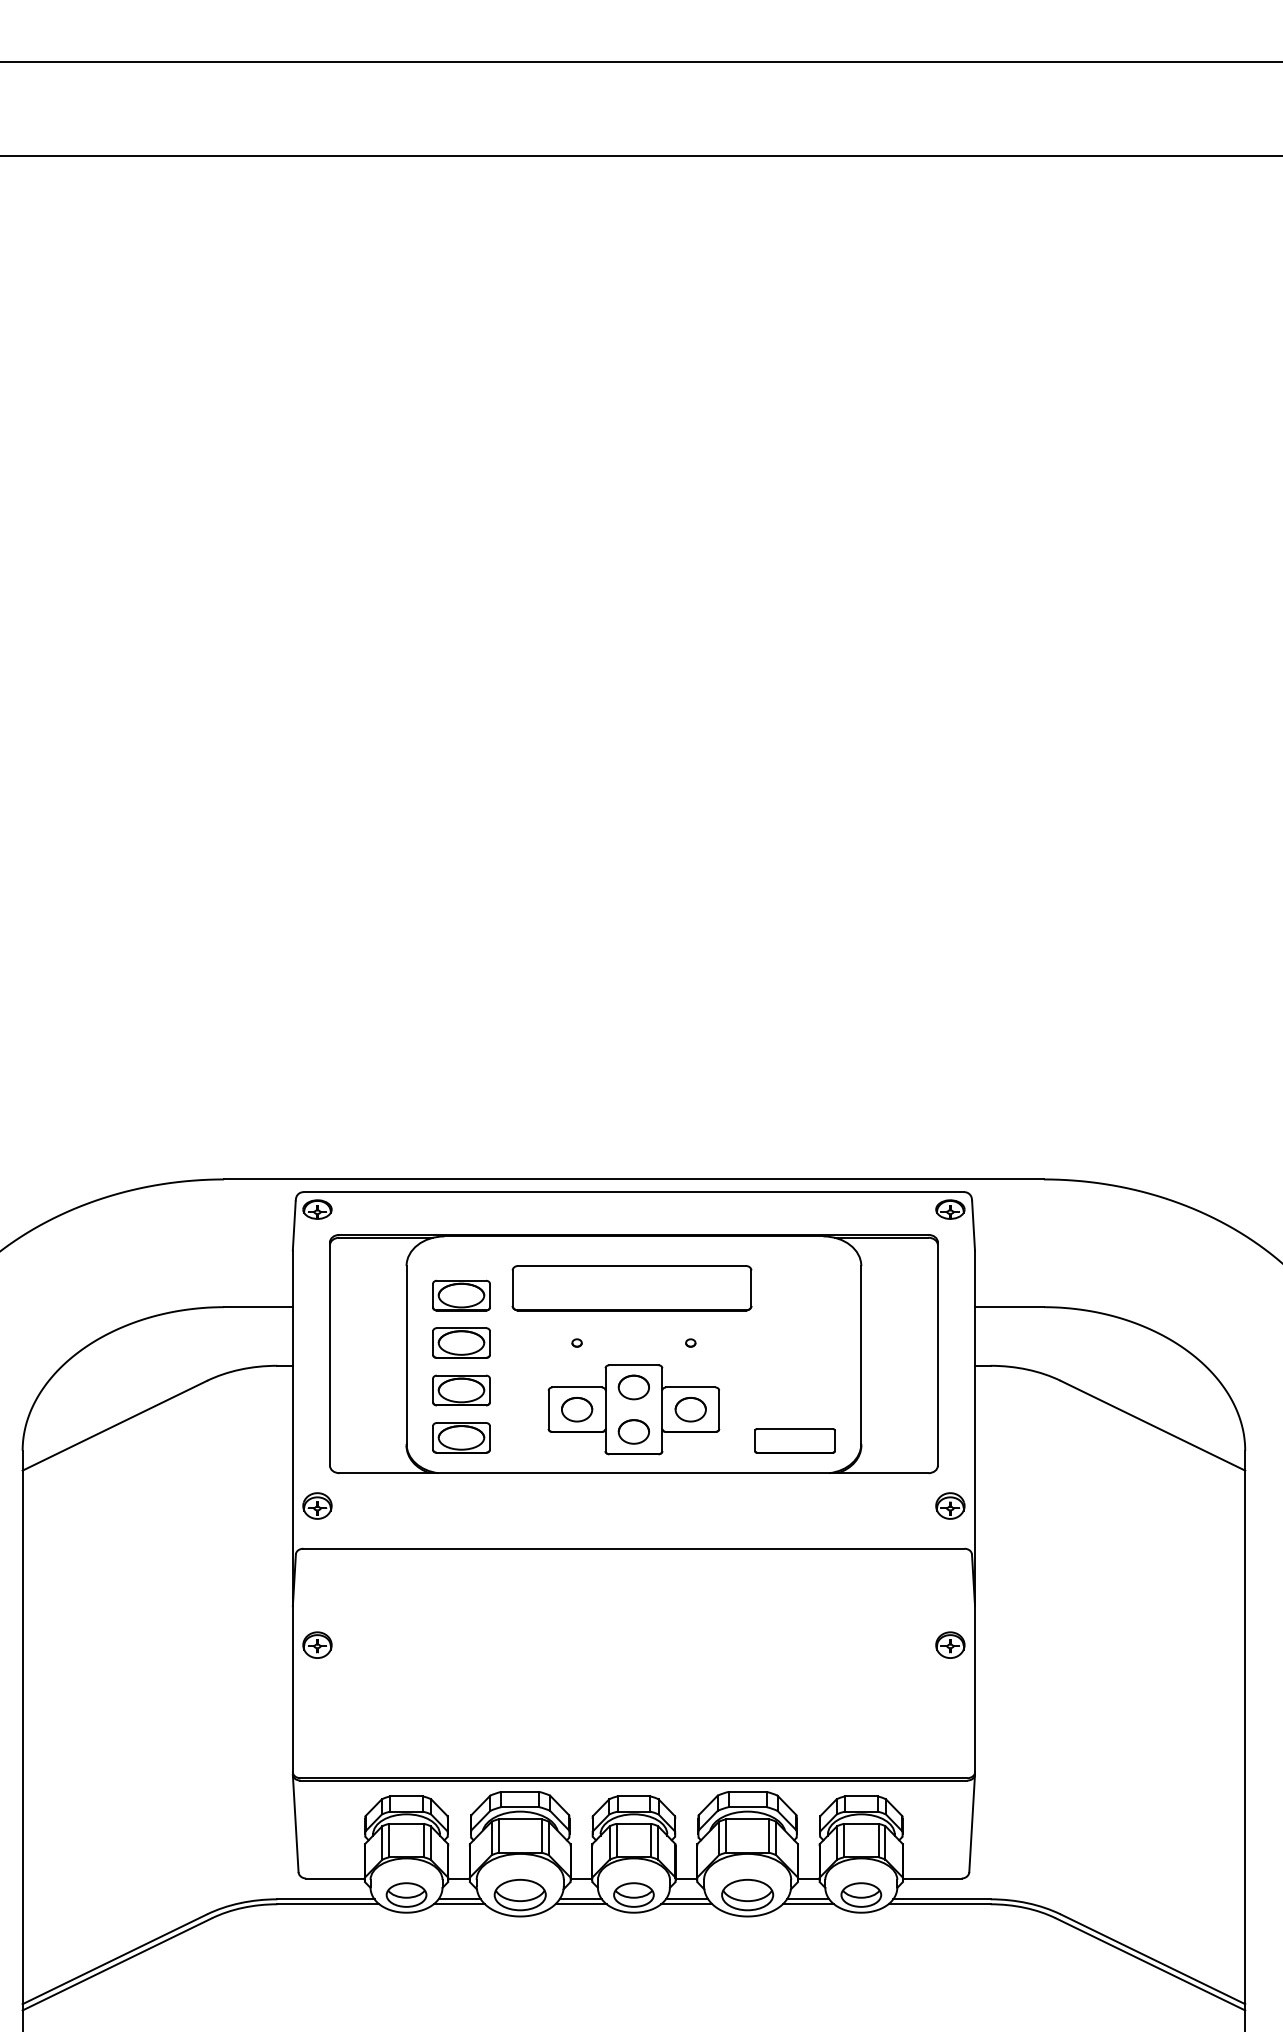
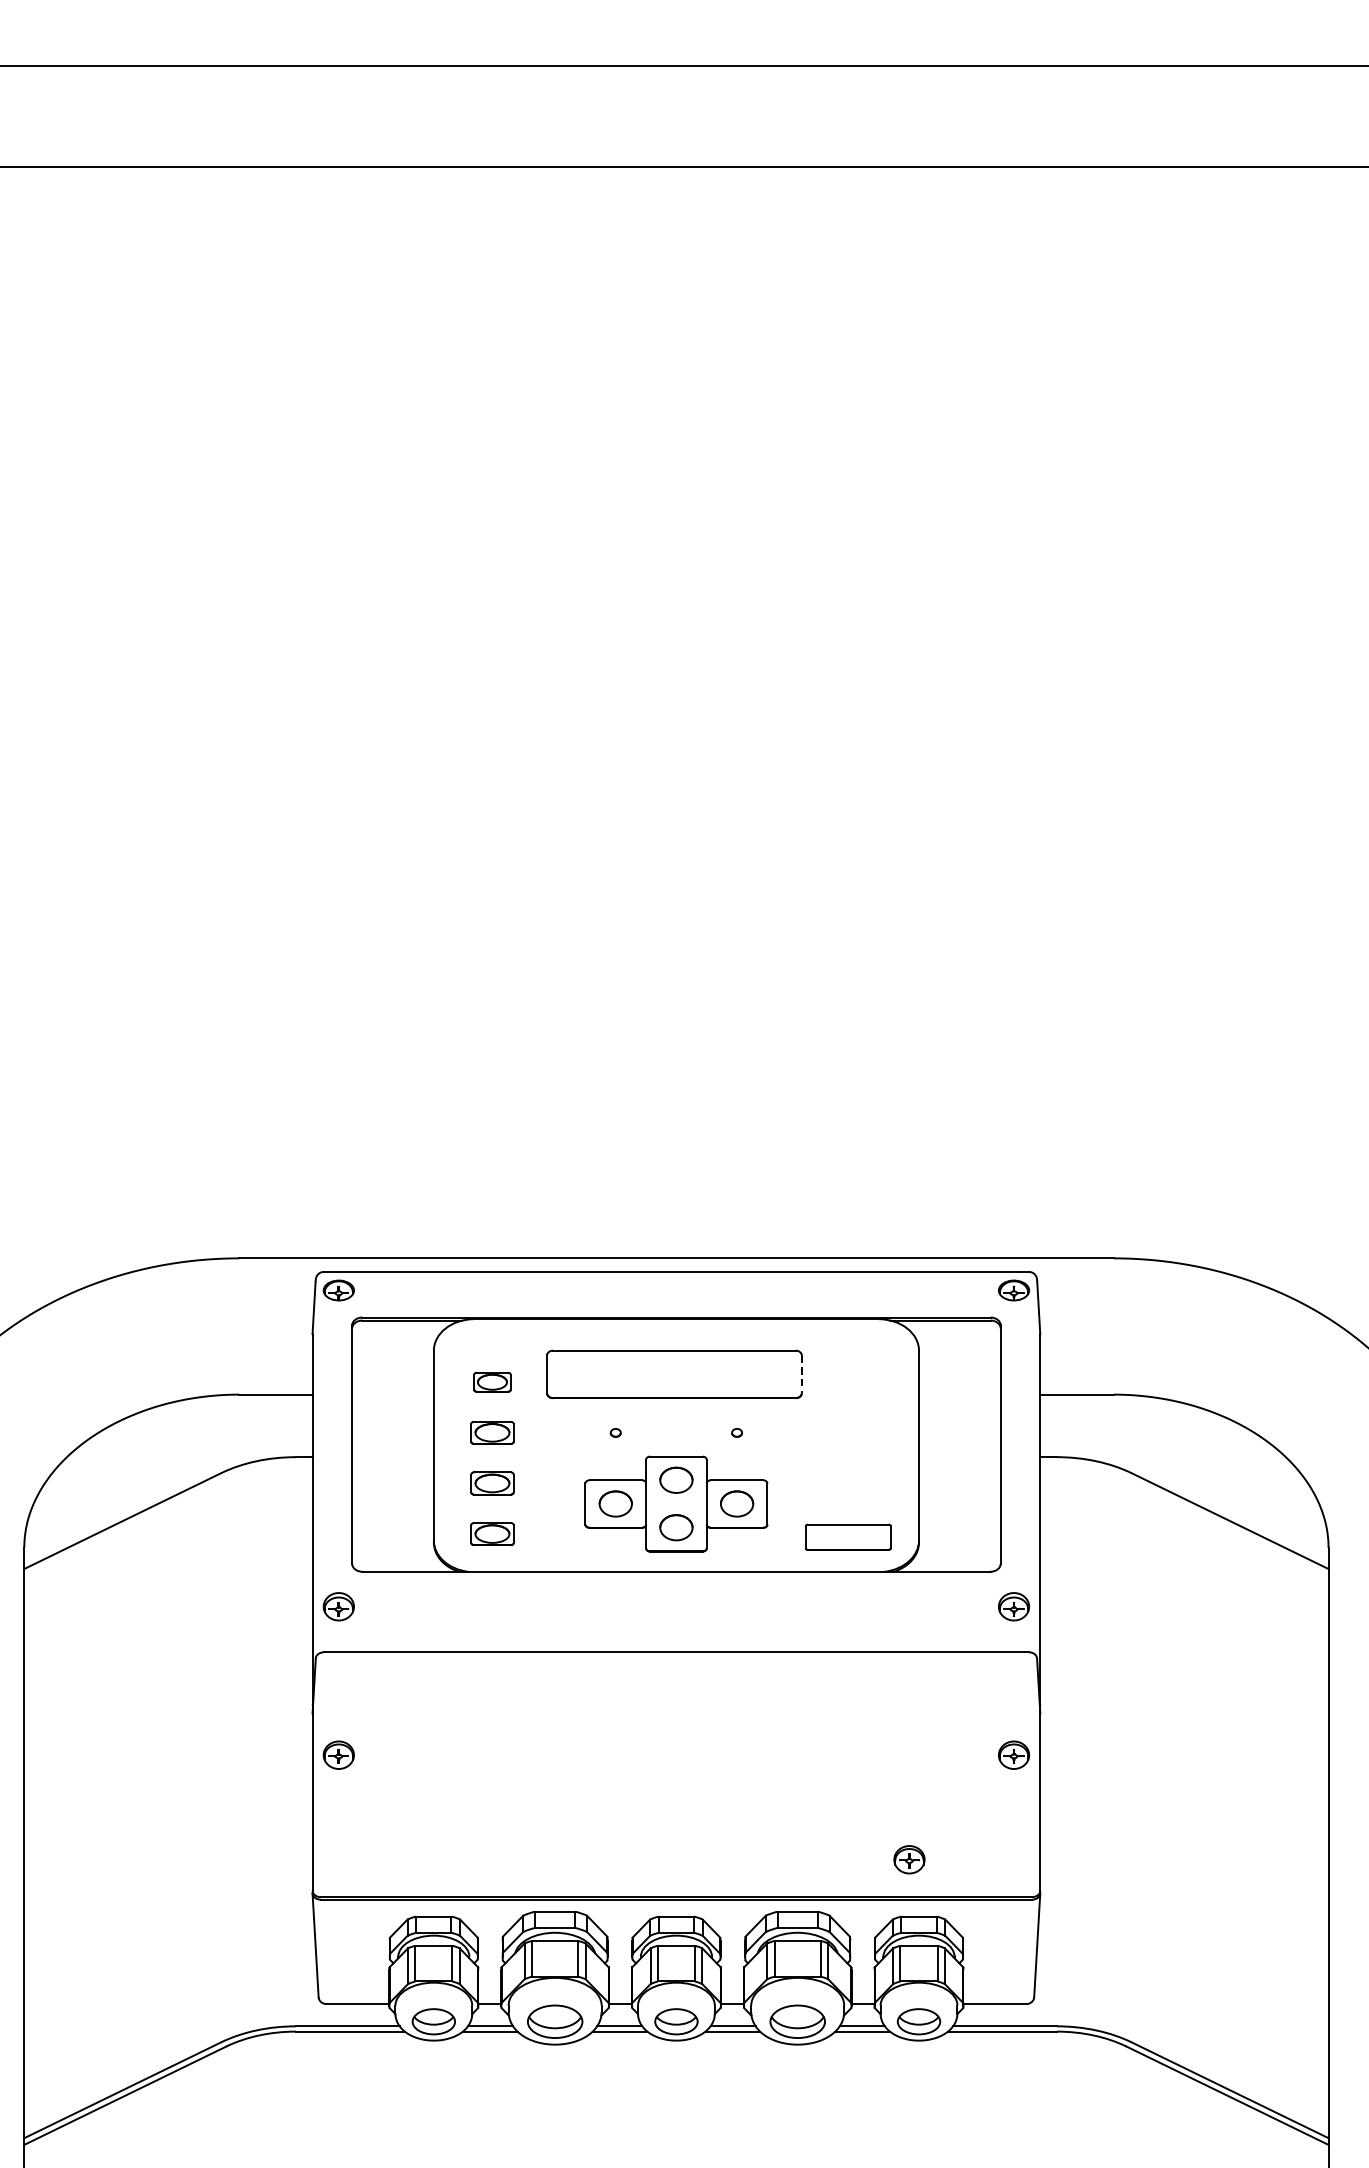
line: (751, 1288) -> (801, 1374), solid -> dashed
part: (461, 1295) -> (492, 1382), size x0.6
part: (461, 1342) -> (492, 1432), size x0.7
part: (461, 1390) -> (492, 1483), size x0.7
part: (461, 1437) -> (492, 1533), size x0.7
part: (852, 1742) -> (909, 1859), added

